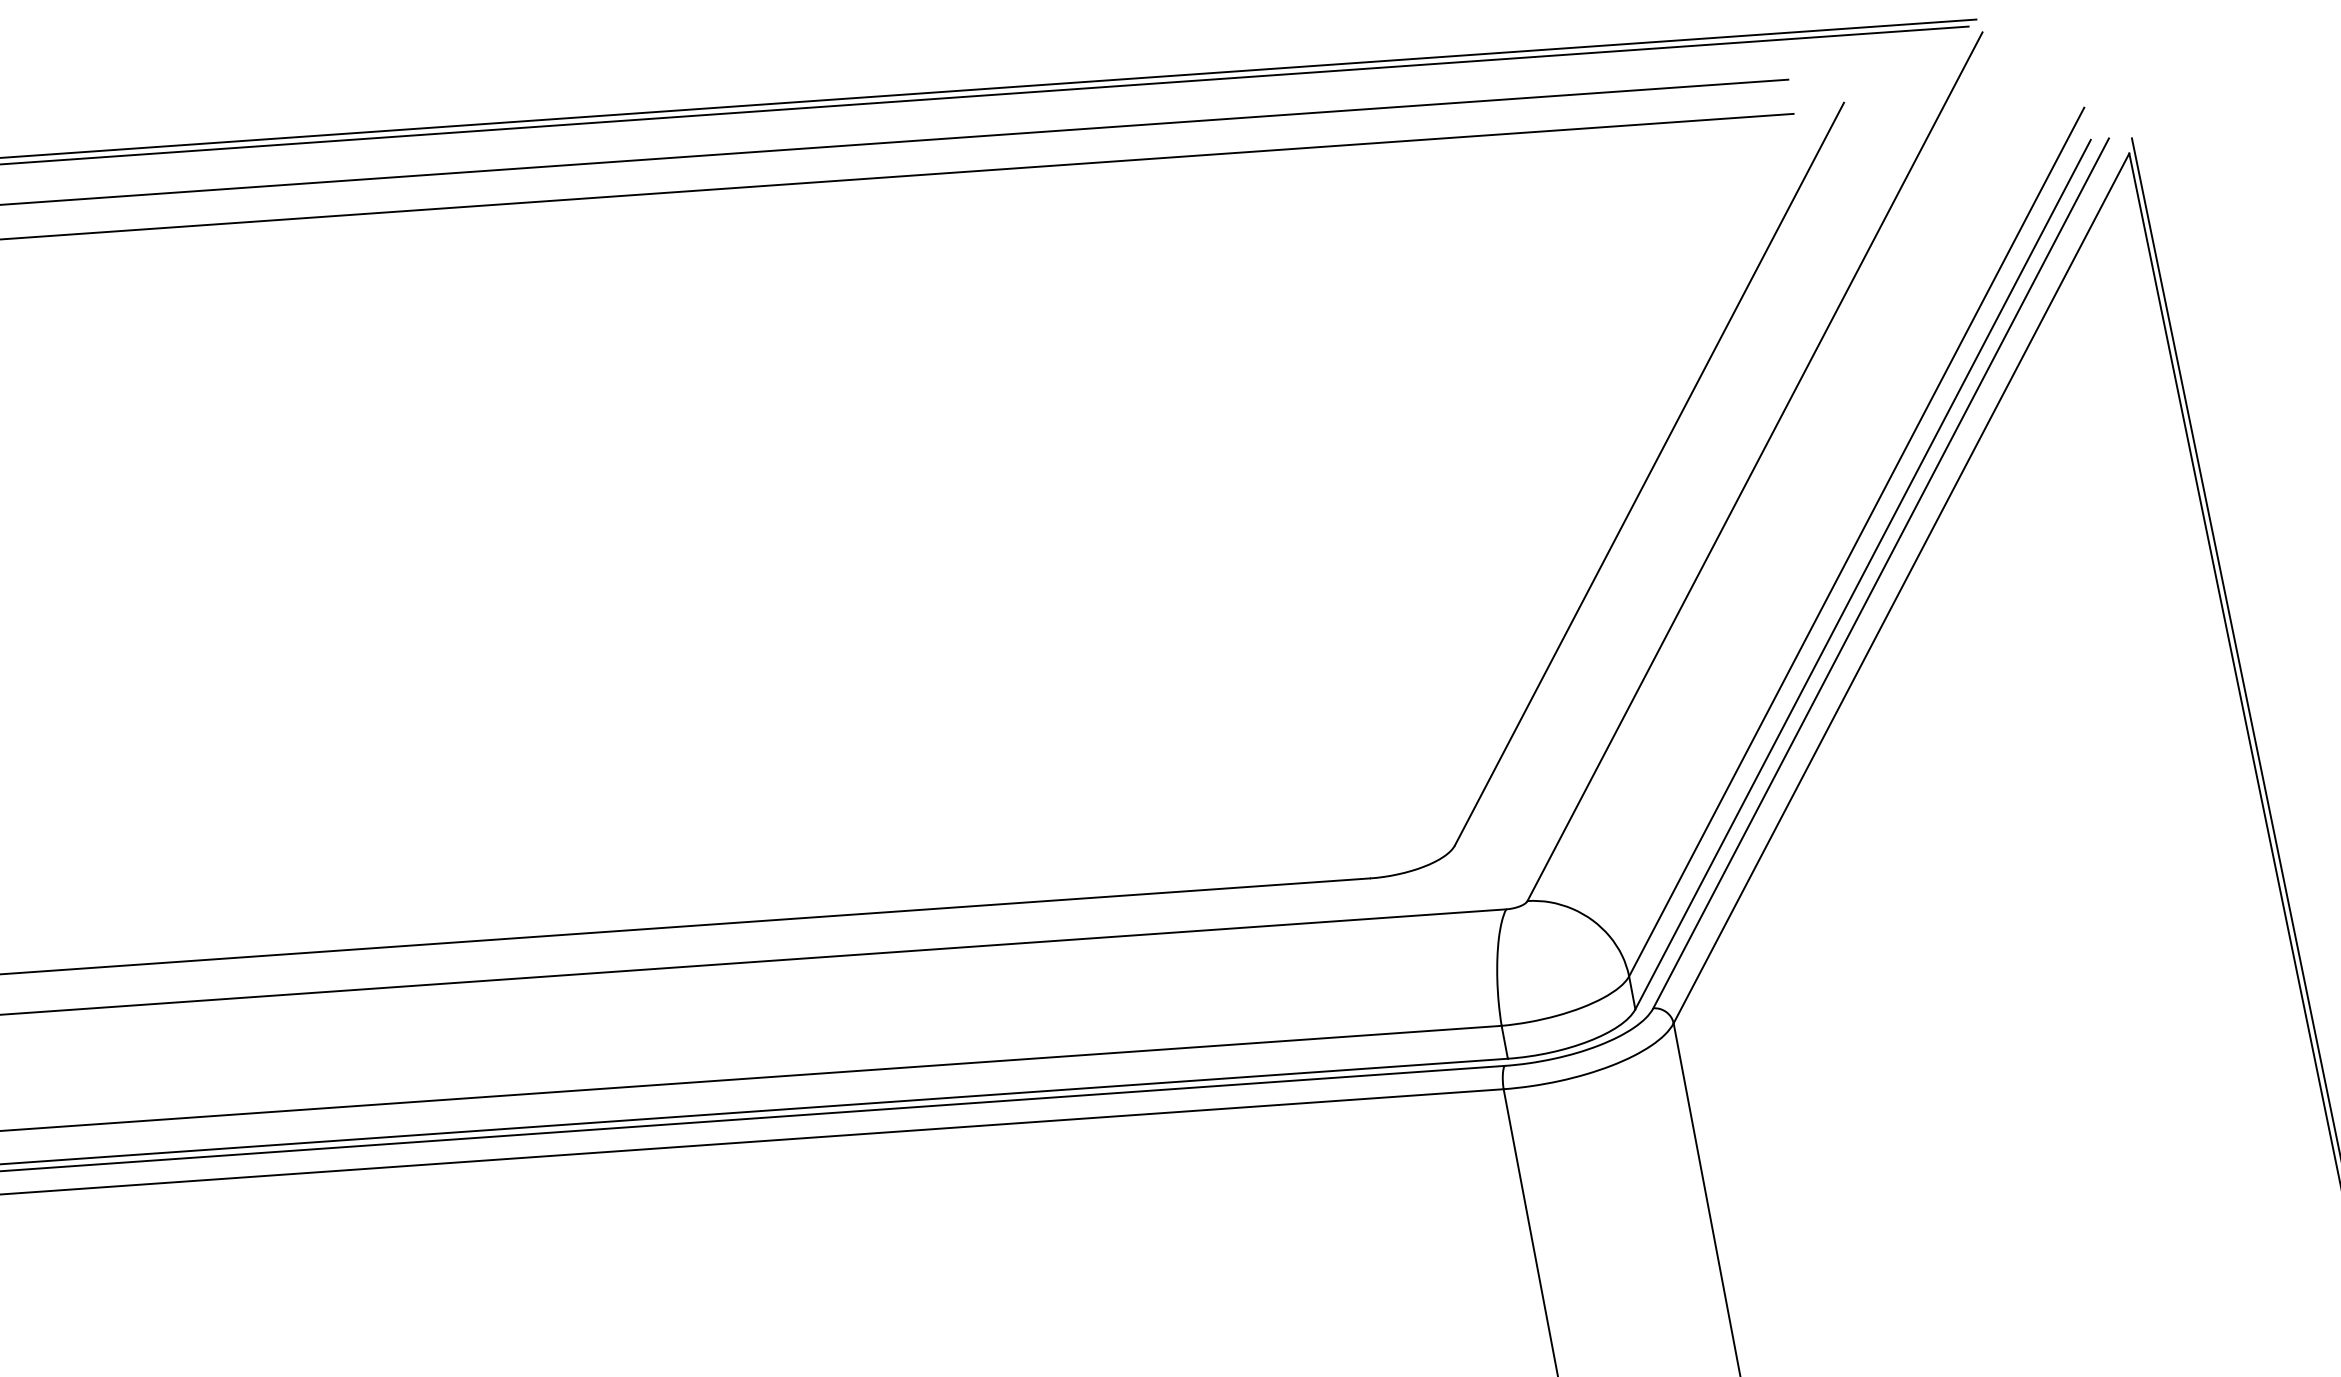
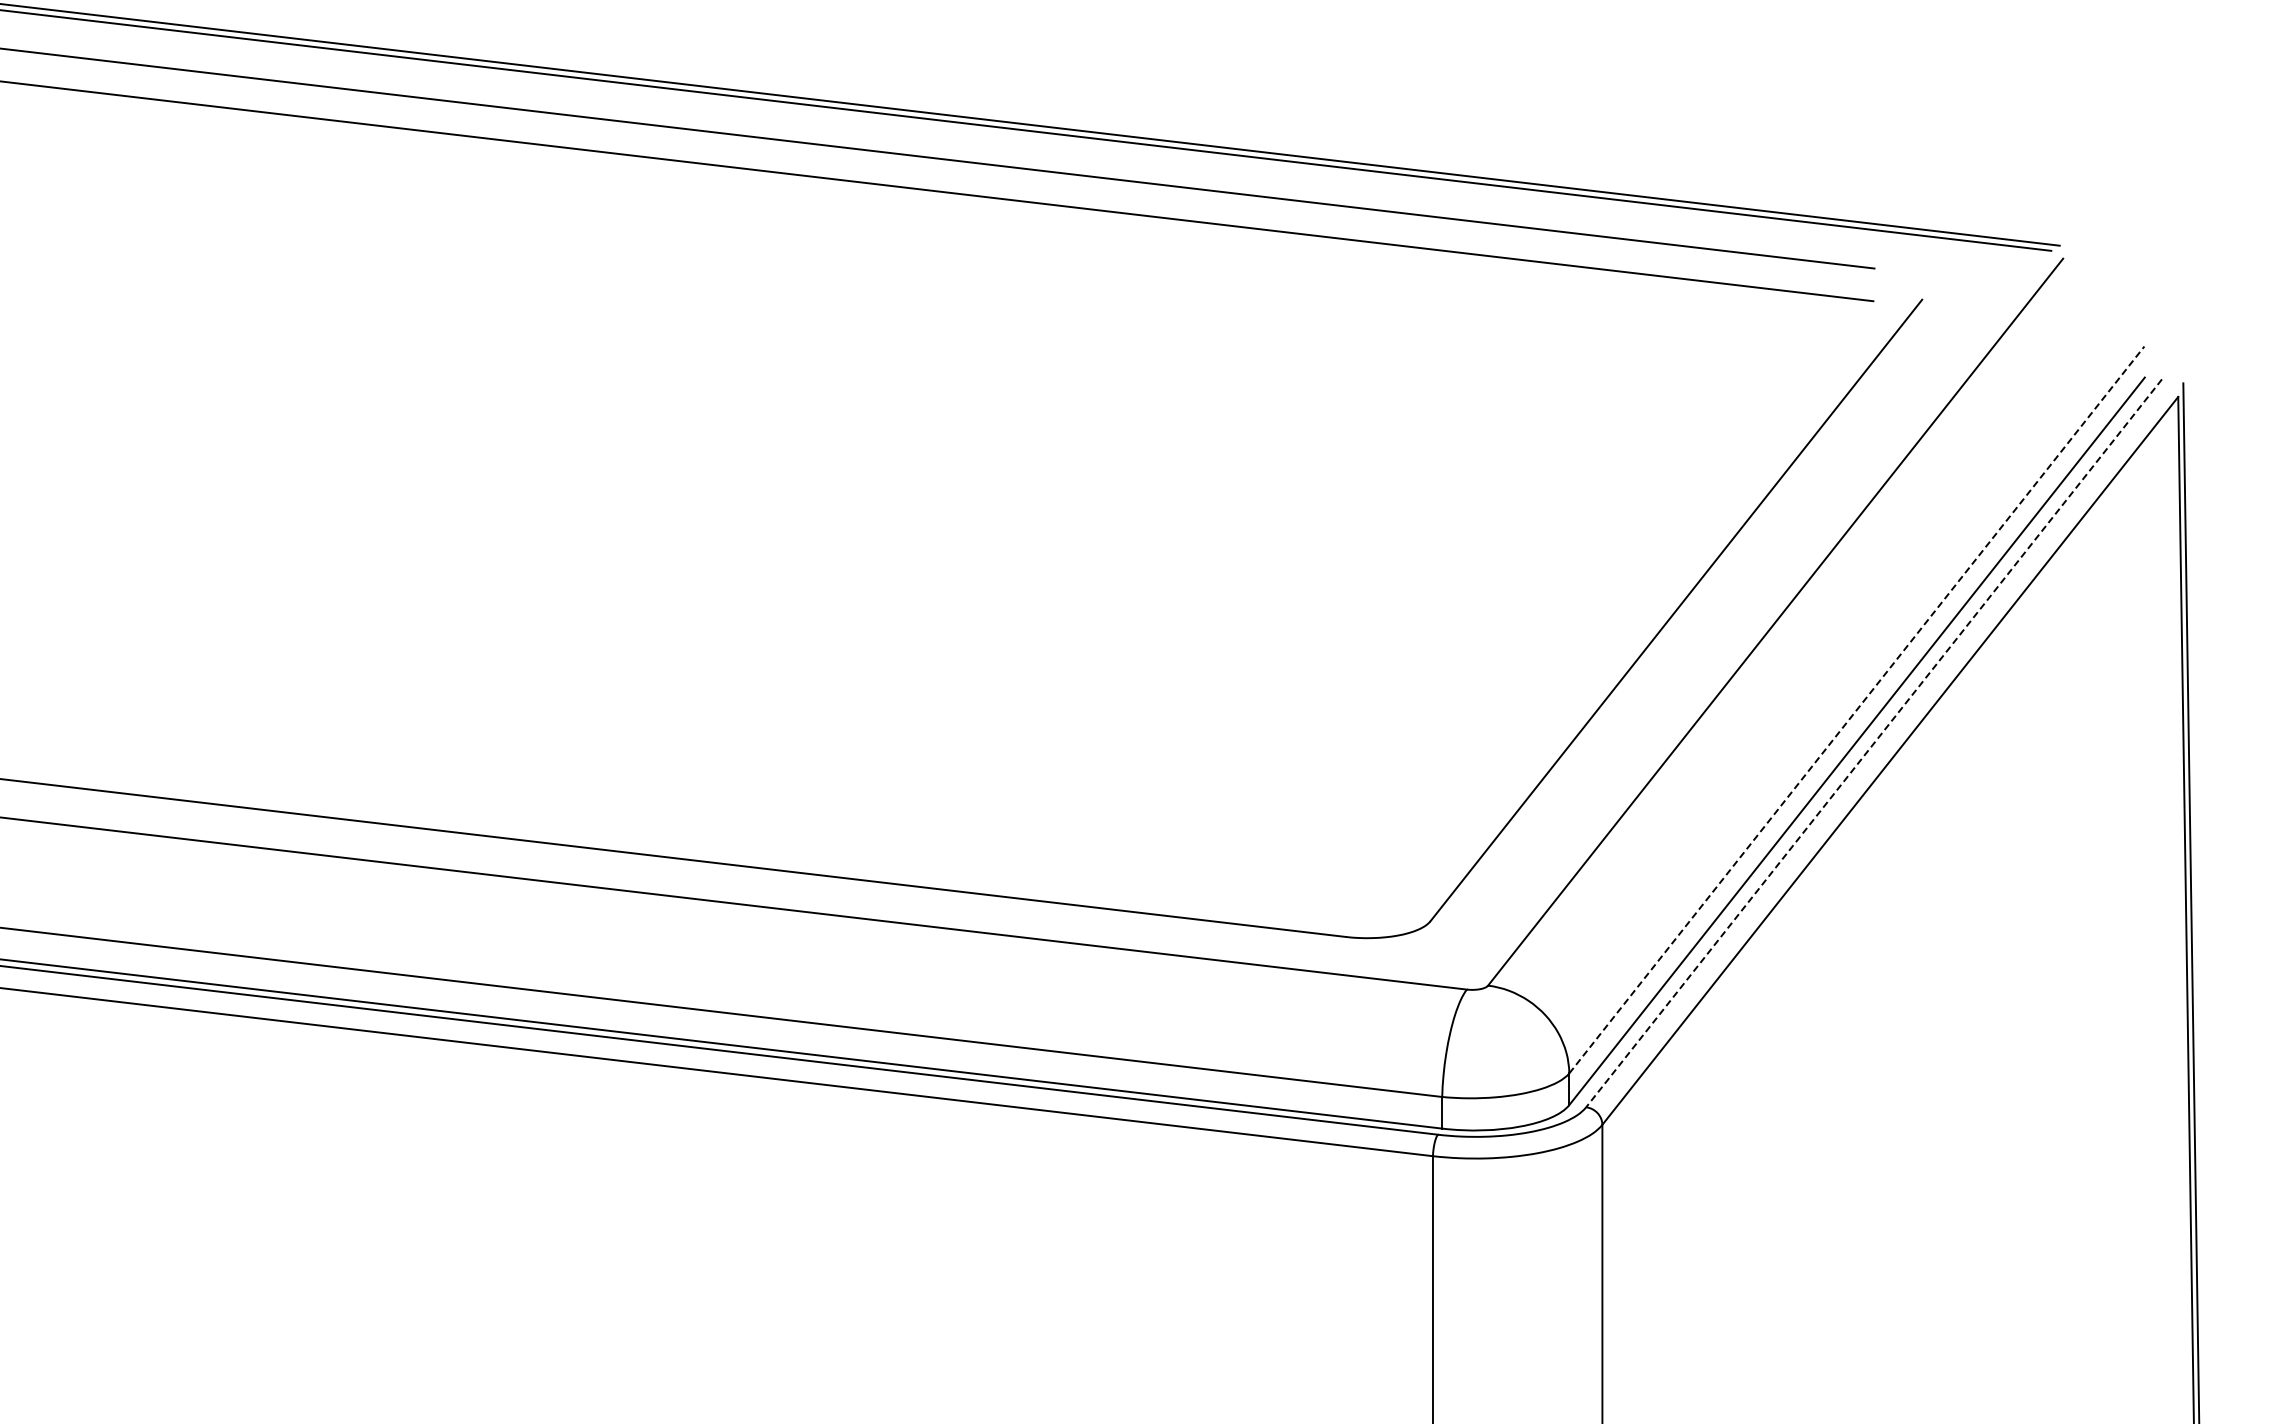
line: (1857, 541) -> (1857, 709), solid -> dashed
line: (1880, 573) -> (1873, 743), solid -> dashed

